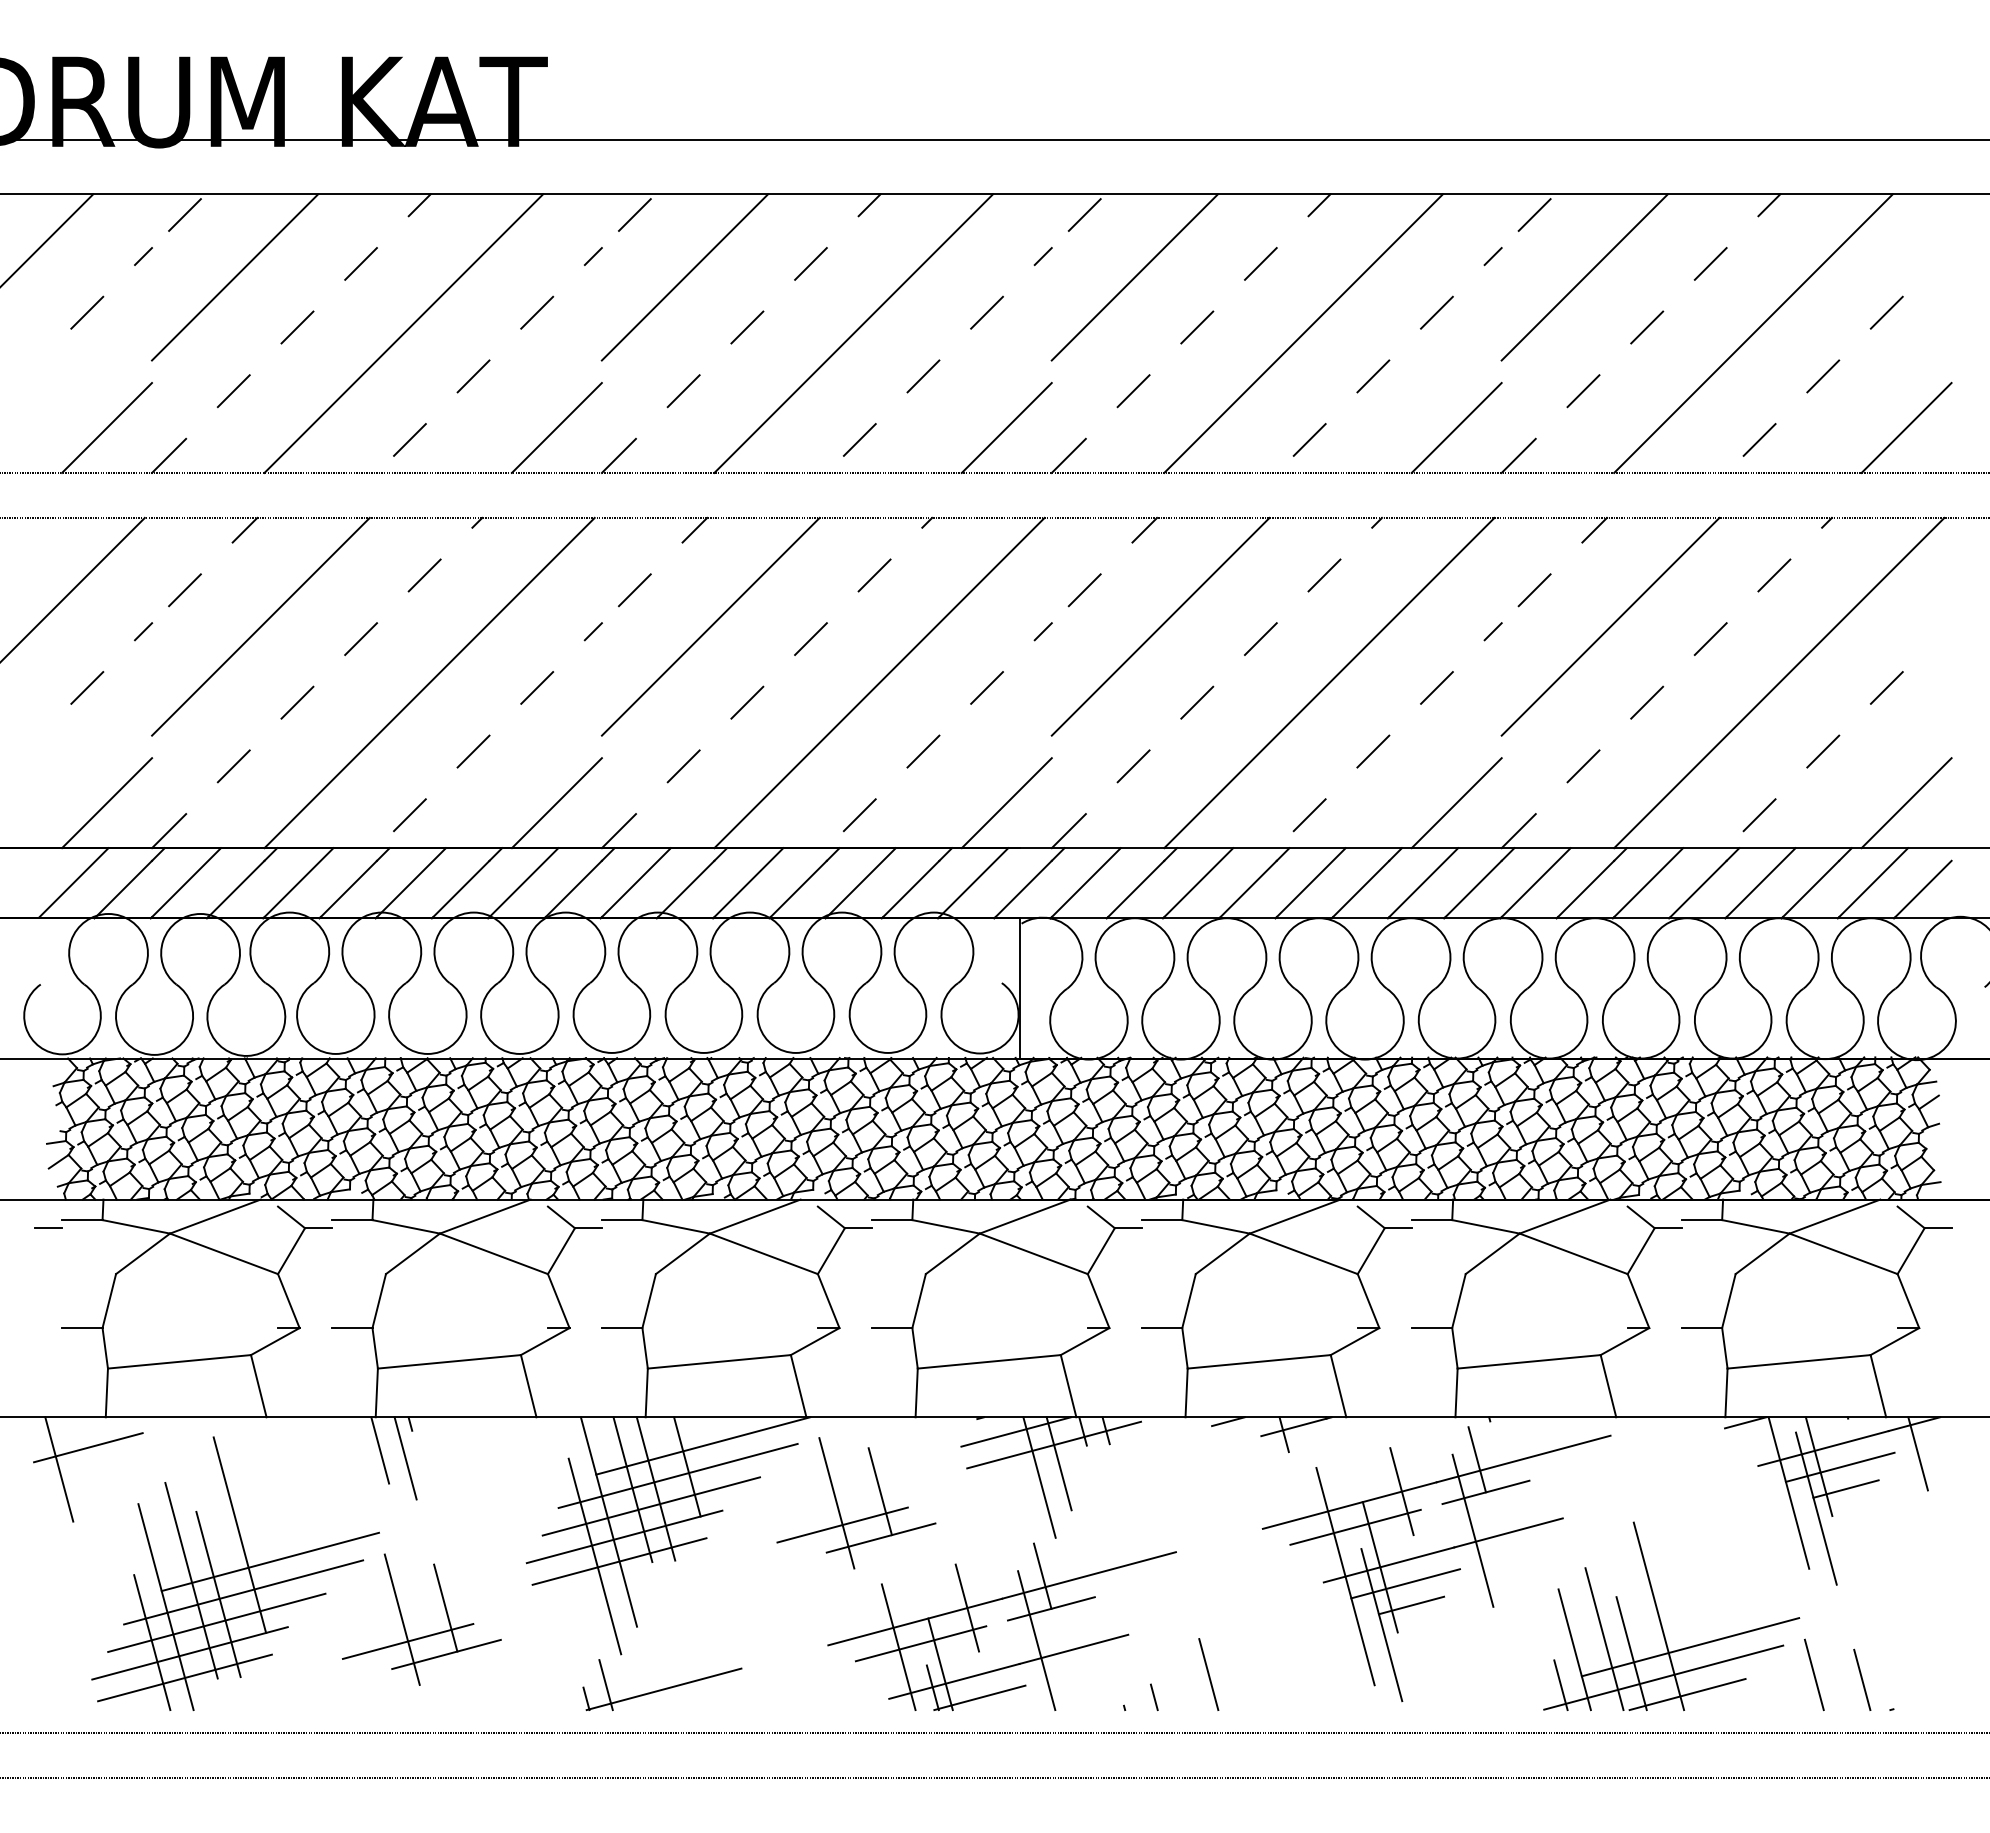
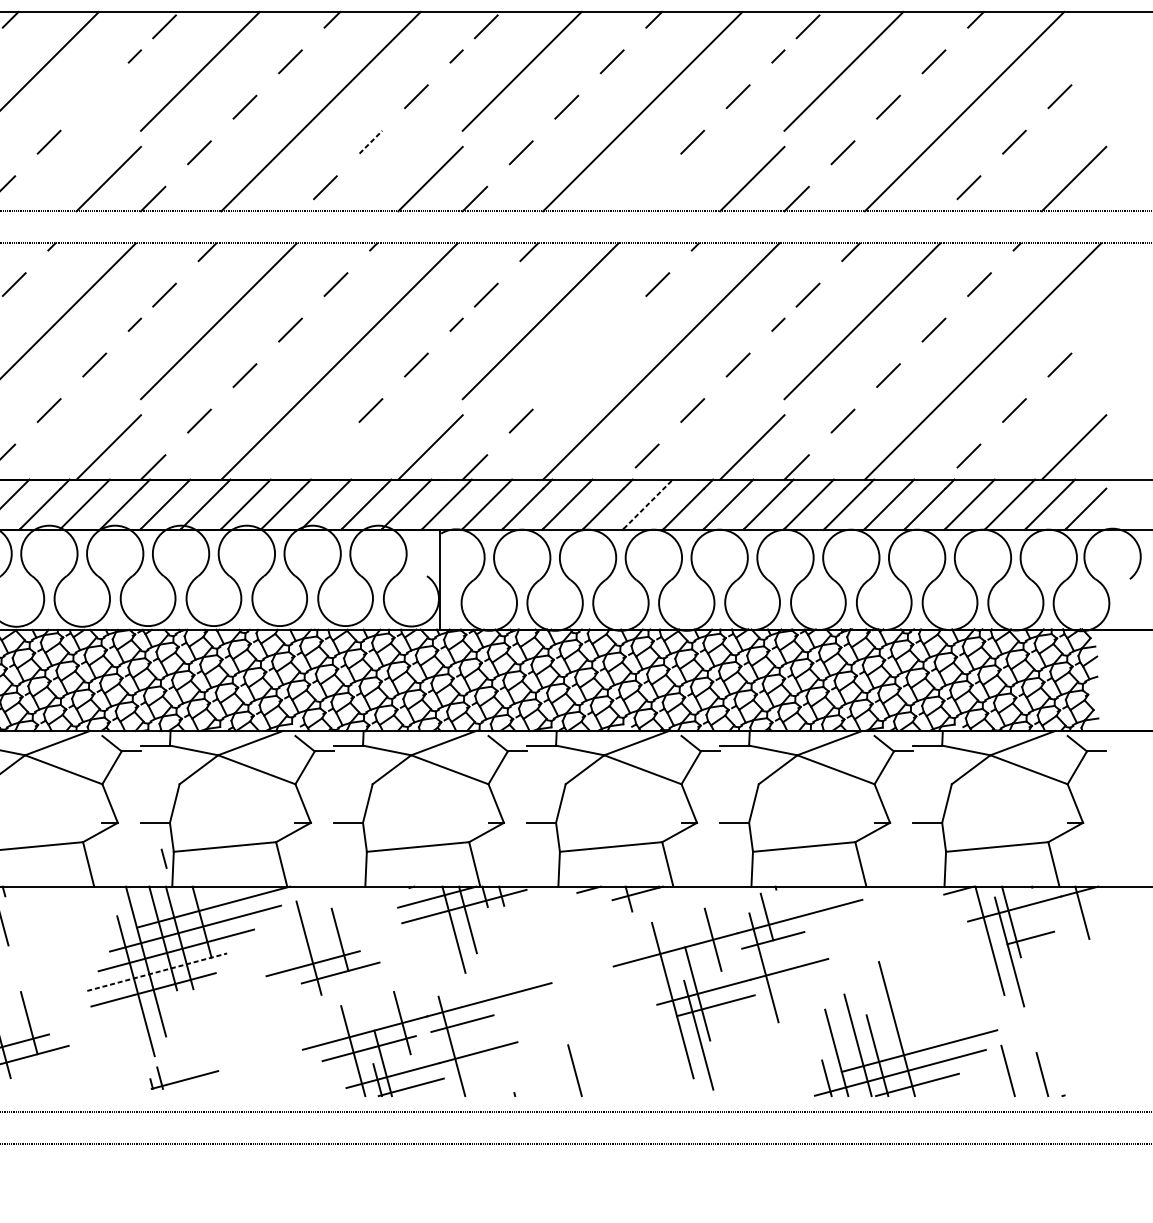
line: (537, 312) -> (94, 96), removed
line: (923, 376) -> (370, 142), solid -> dashed
line: (1309, 439) -> (647, 187), removed
line: (1260, 639) -> (612, 330), removed
line: (1197, 702) -> (566, 375), removed
line: (859, 815) -> (325, 456), removed
line: (1311, 882) -> (648, 504), solid -> dashed
line: (1839, 1466) -> (1026, 921), removed
line: (1355, 1526) -> (679, 964), removed
line: (625, 1536) -> (157, 971), solid -> dashed
line: (1042, 1575) -> (456, 999), removed
line: (1411, 1605) -> (719, 1021), removed
part: (662, 1684) -> (184, 1077), size x0.6
line: (1154, 1696) -> (164, 858), moved

